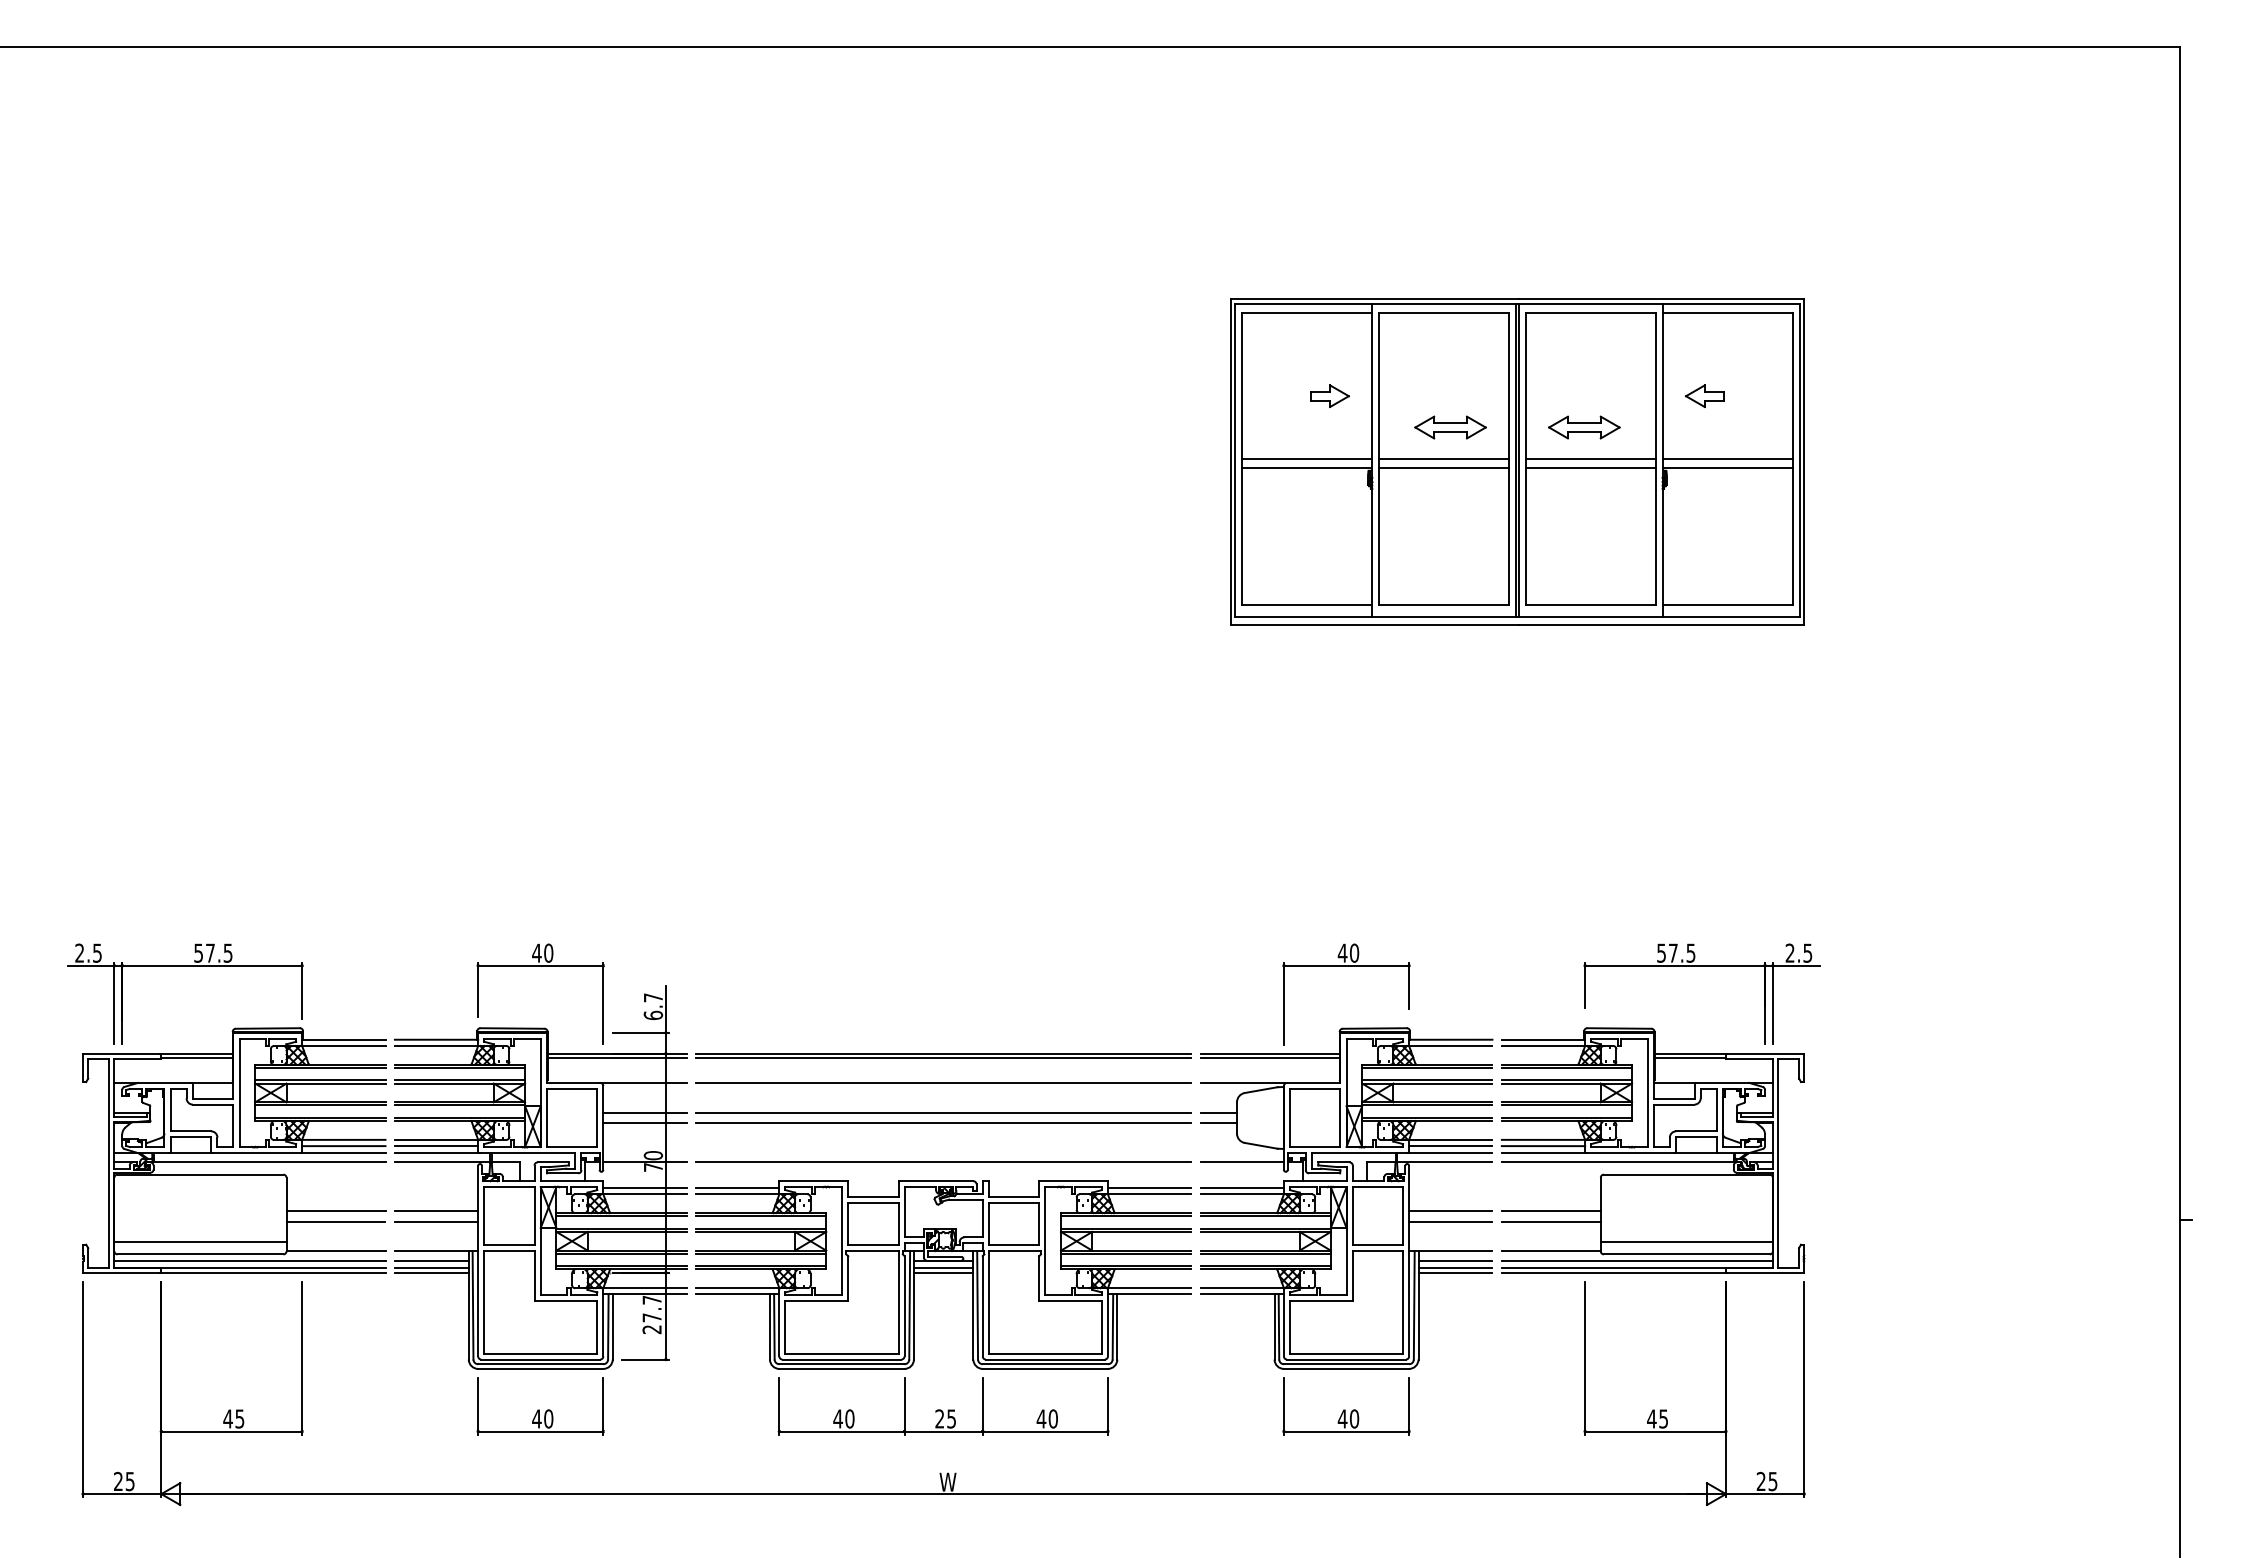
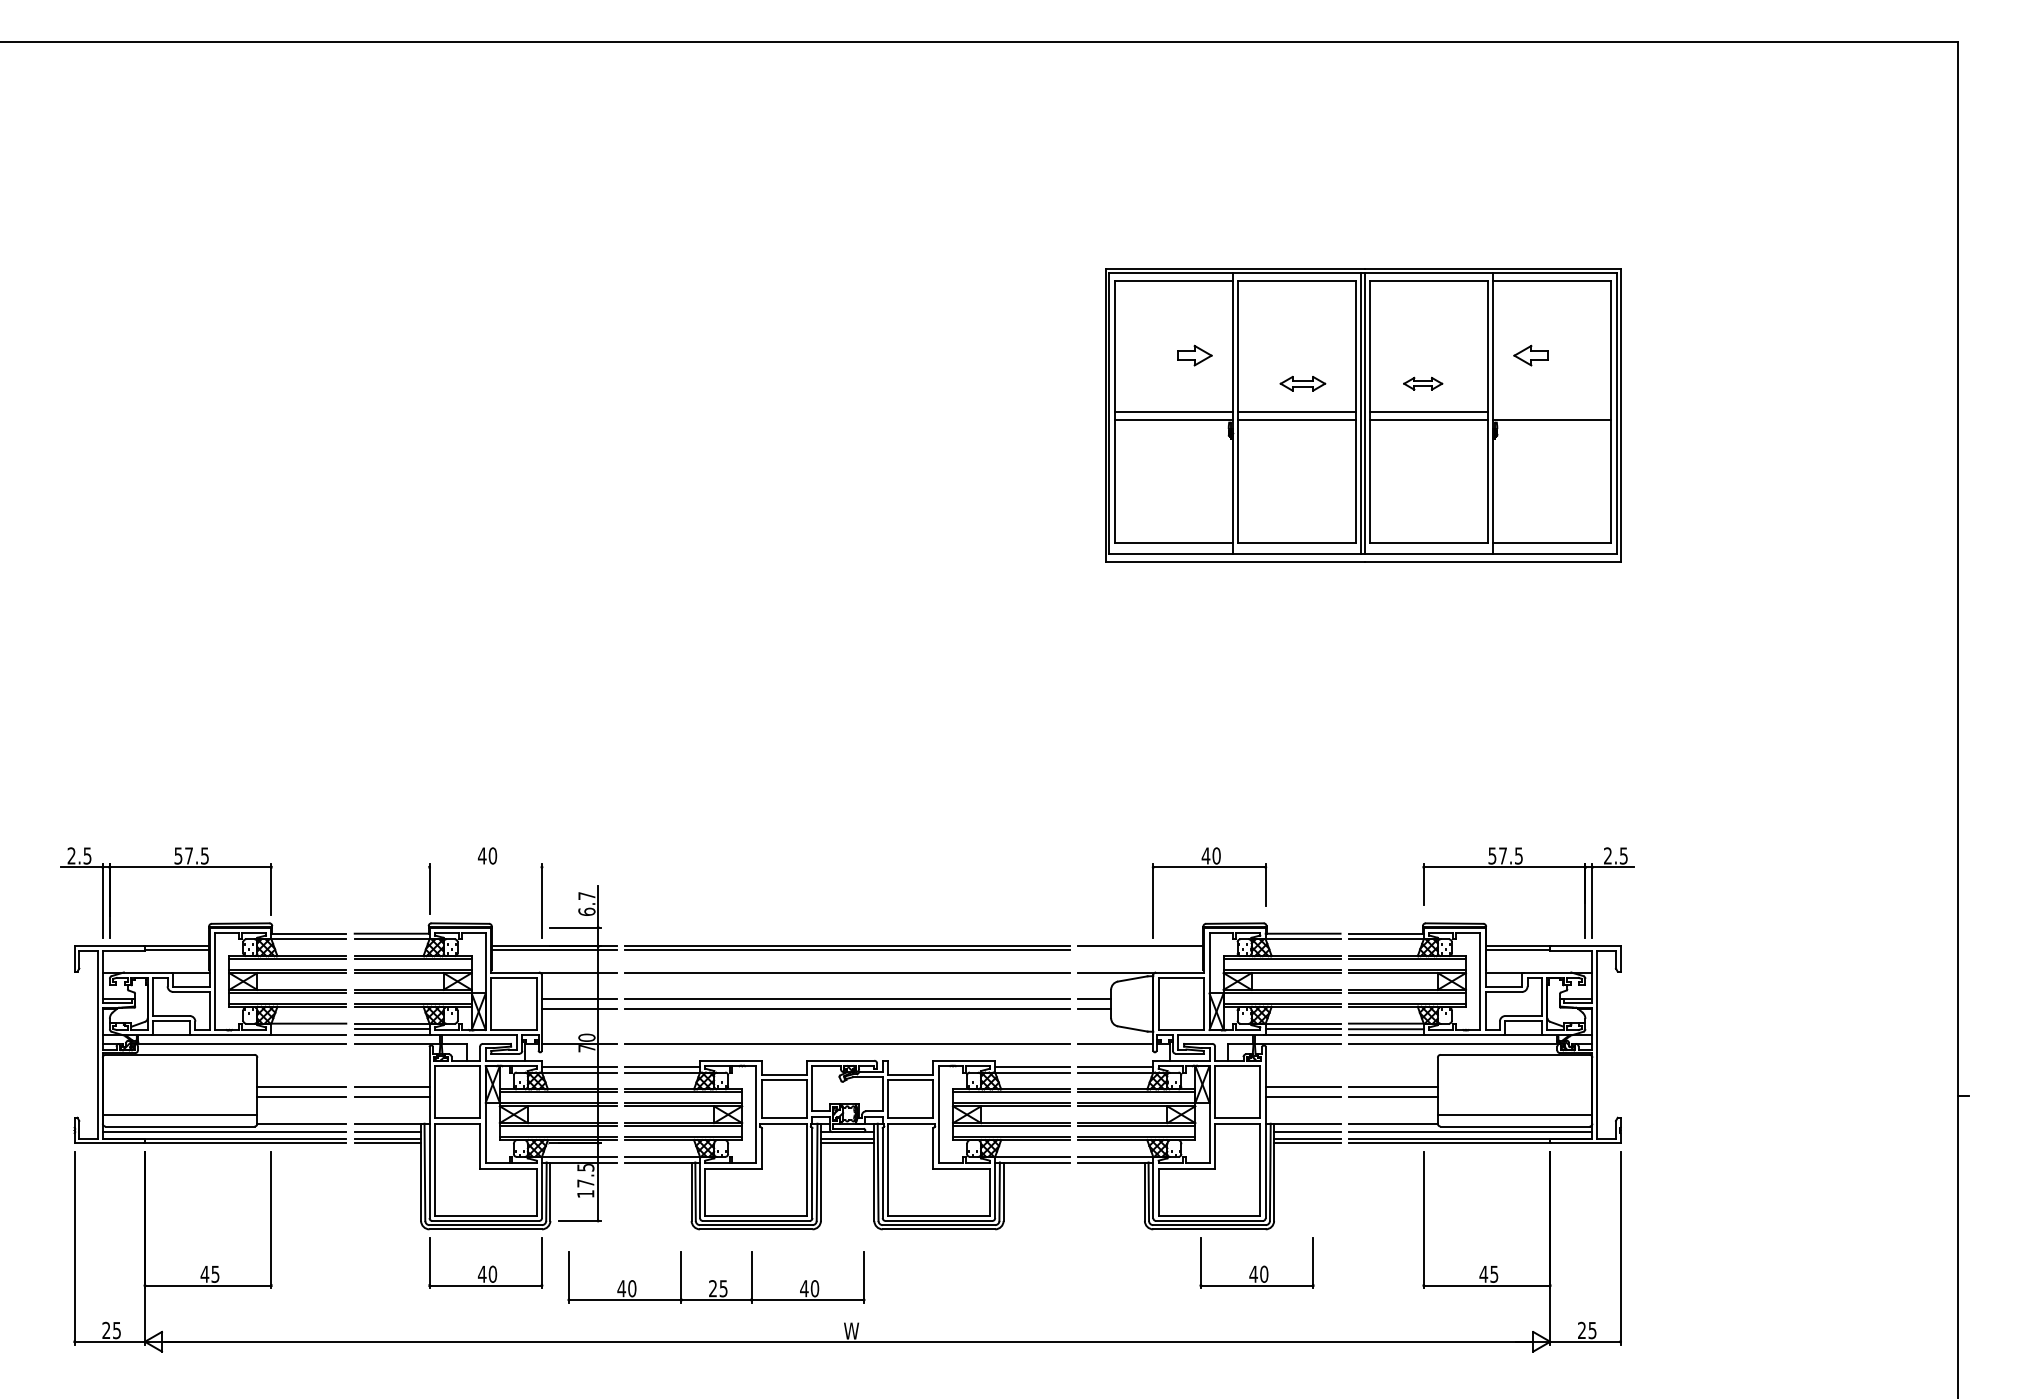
part: (1450, 427) -> (1302, 383), size x0.7
part: (1584, 427) -> (1423, 383), size x0.6
line: (1727, 458) -> (1551, 411), removed
line: (540, 965) -> (485, 867), removed
line: (1269, 1058) -> (1140, 950), removed
line: (343, 1146) -> (308, 1029), removed
text: (651, 1314) -> (585, 1180), 27.7 -> 17.5
part: (943, 1406) -> (716, 1277), moved
part: (1346, 1406) -> (1257, 1263), moved

